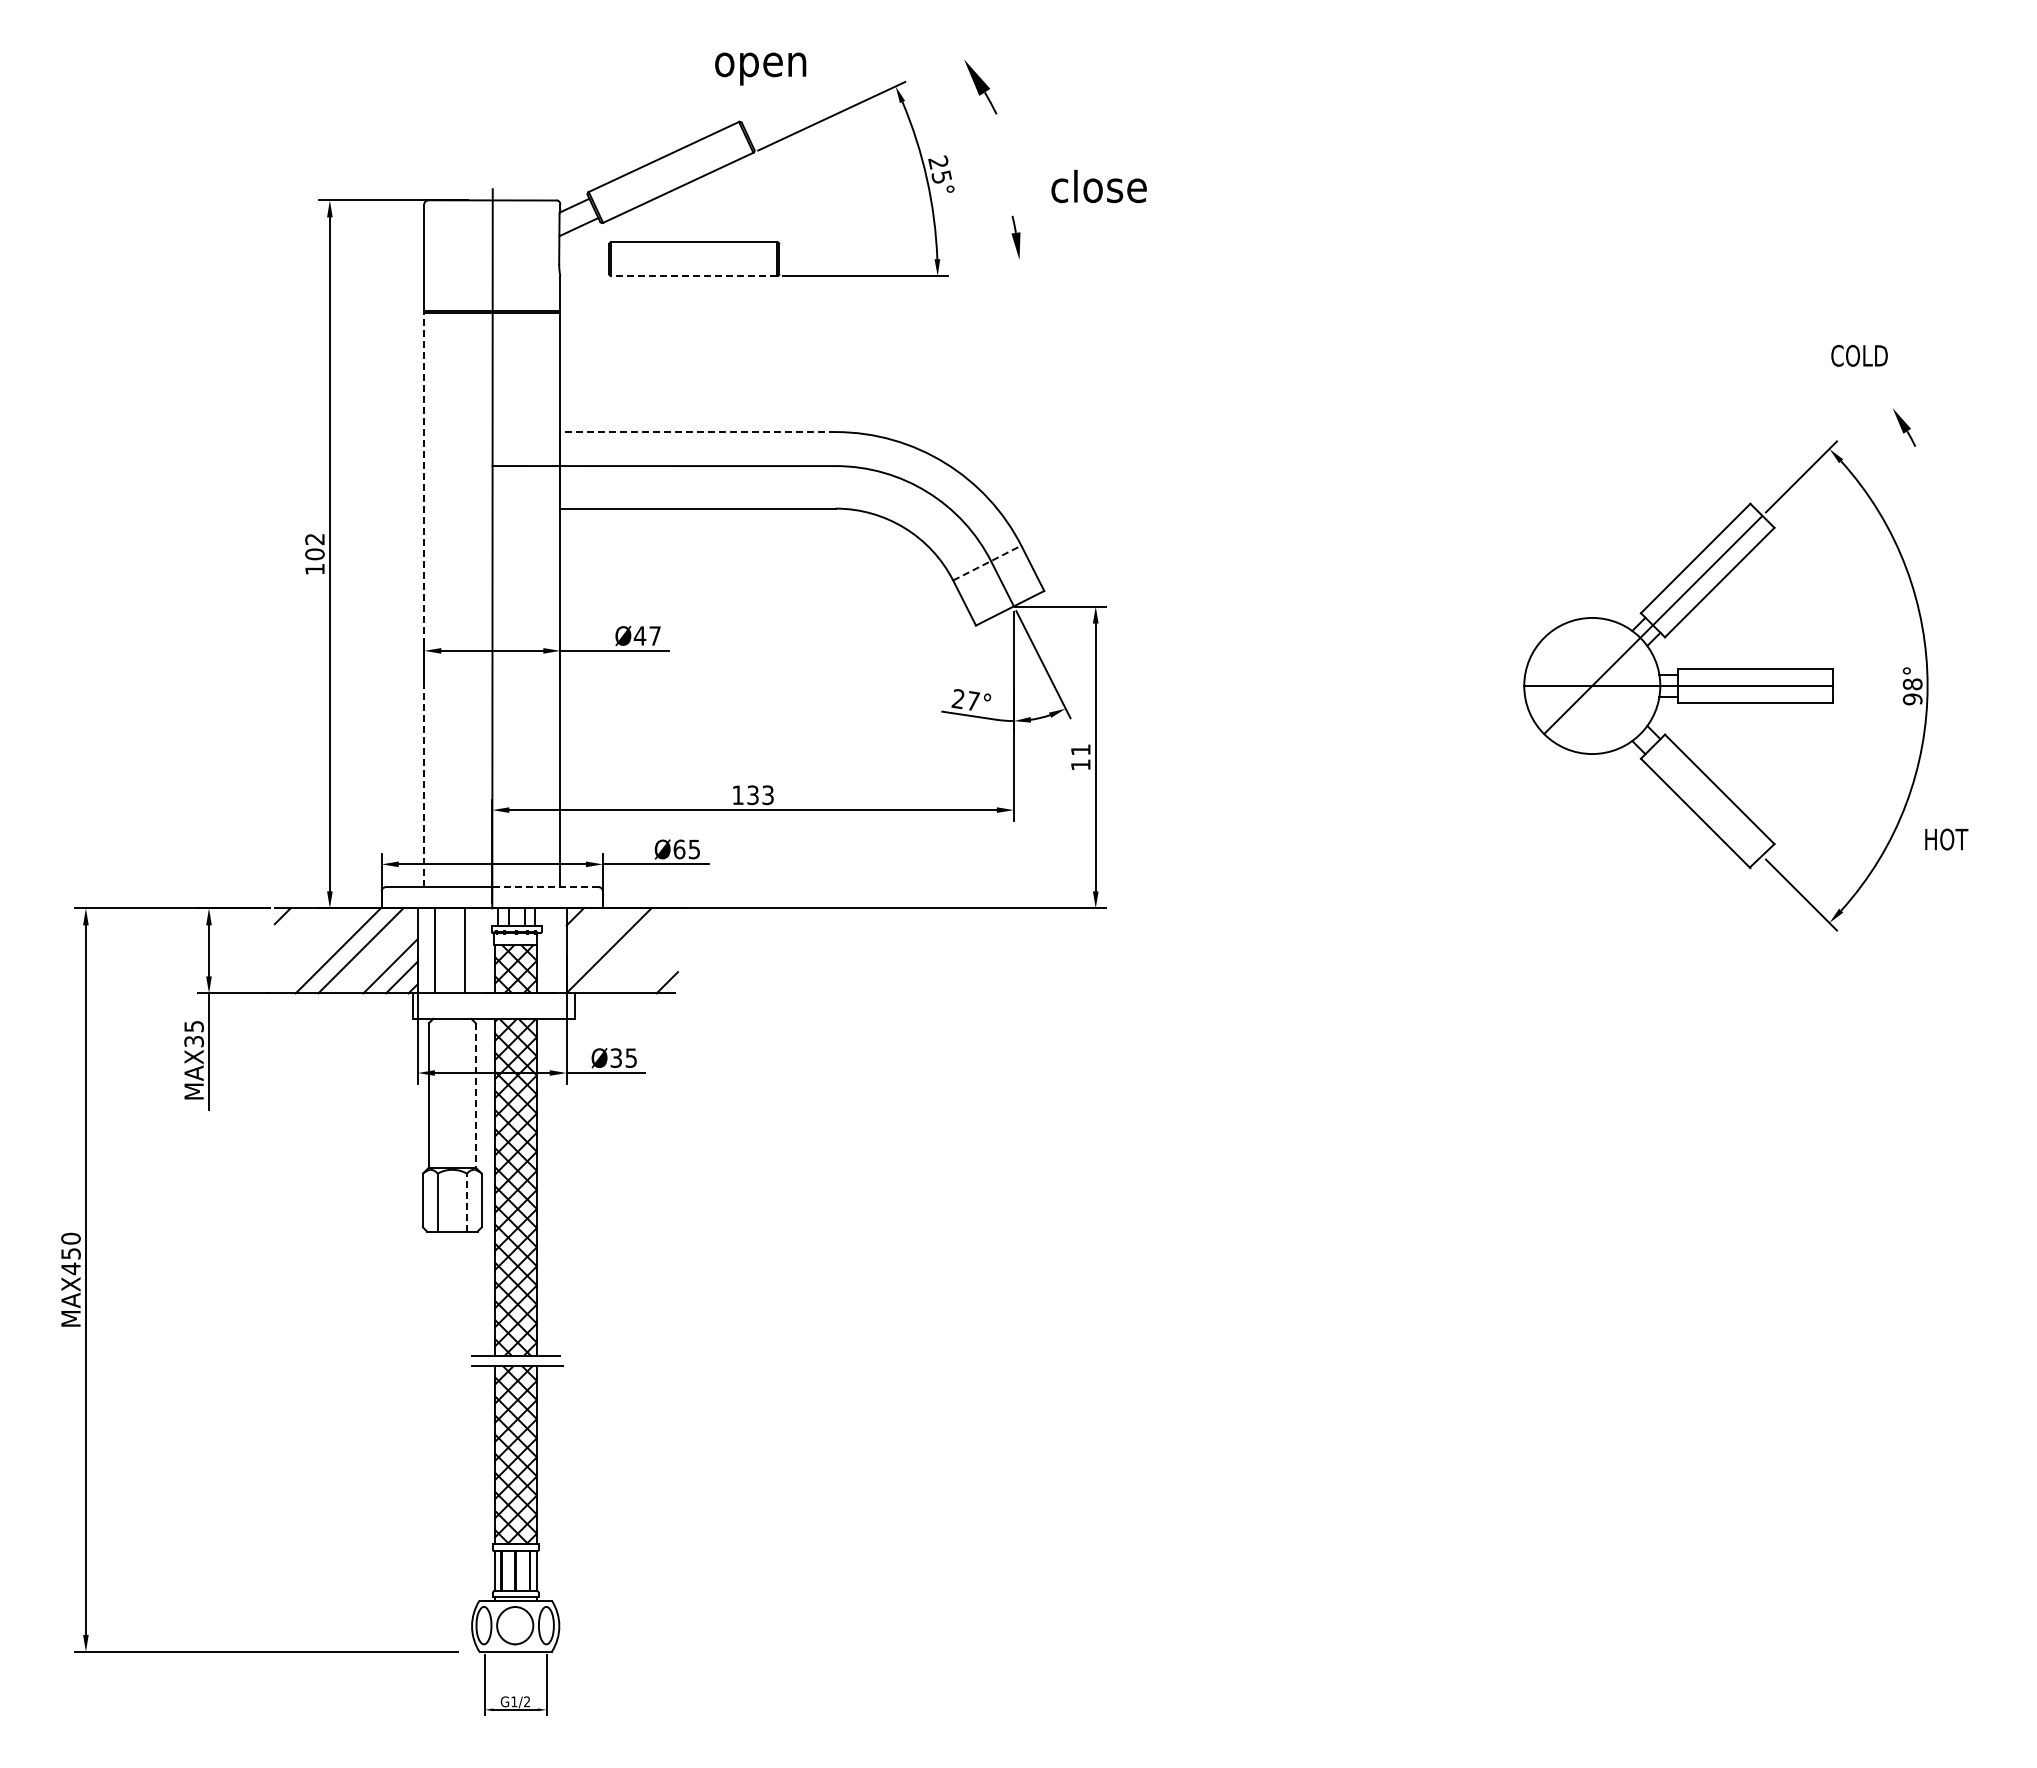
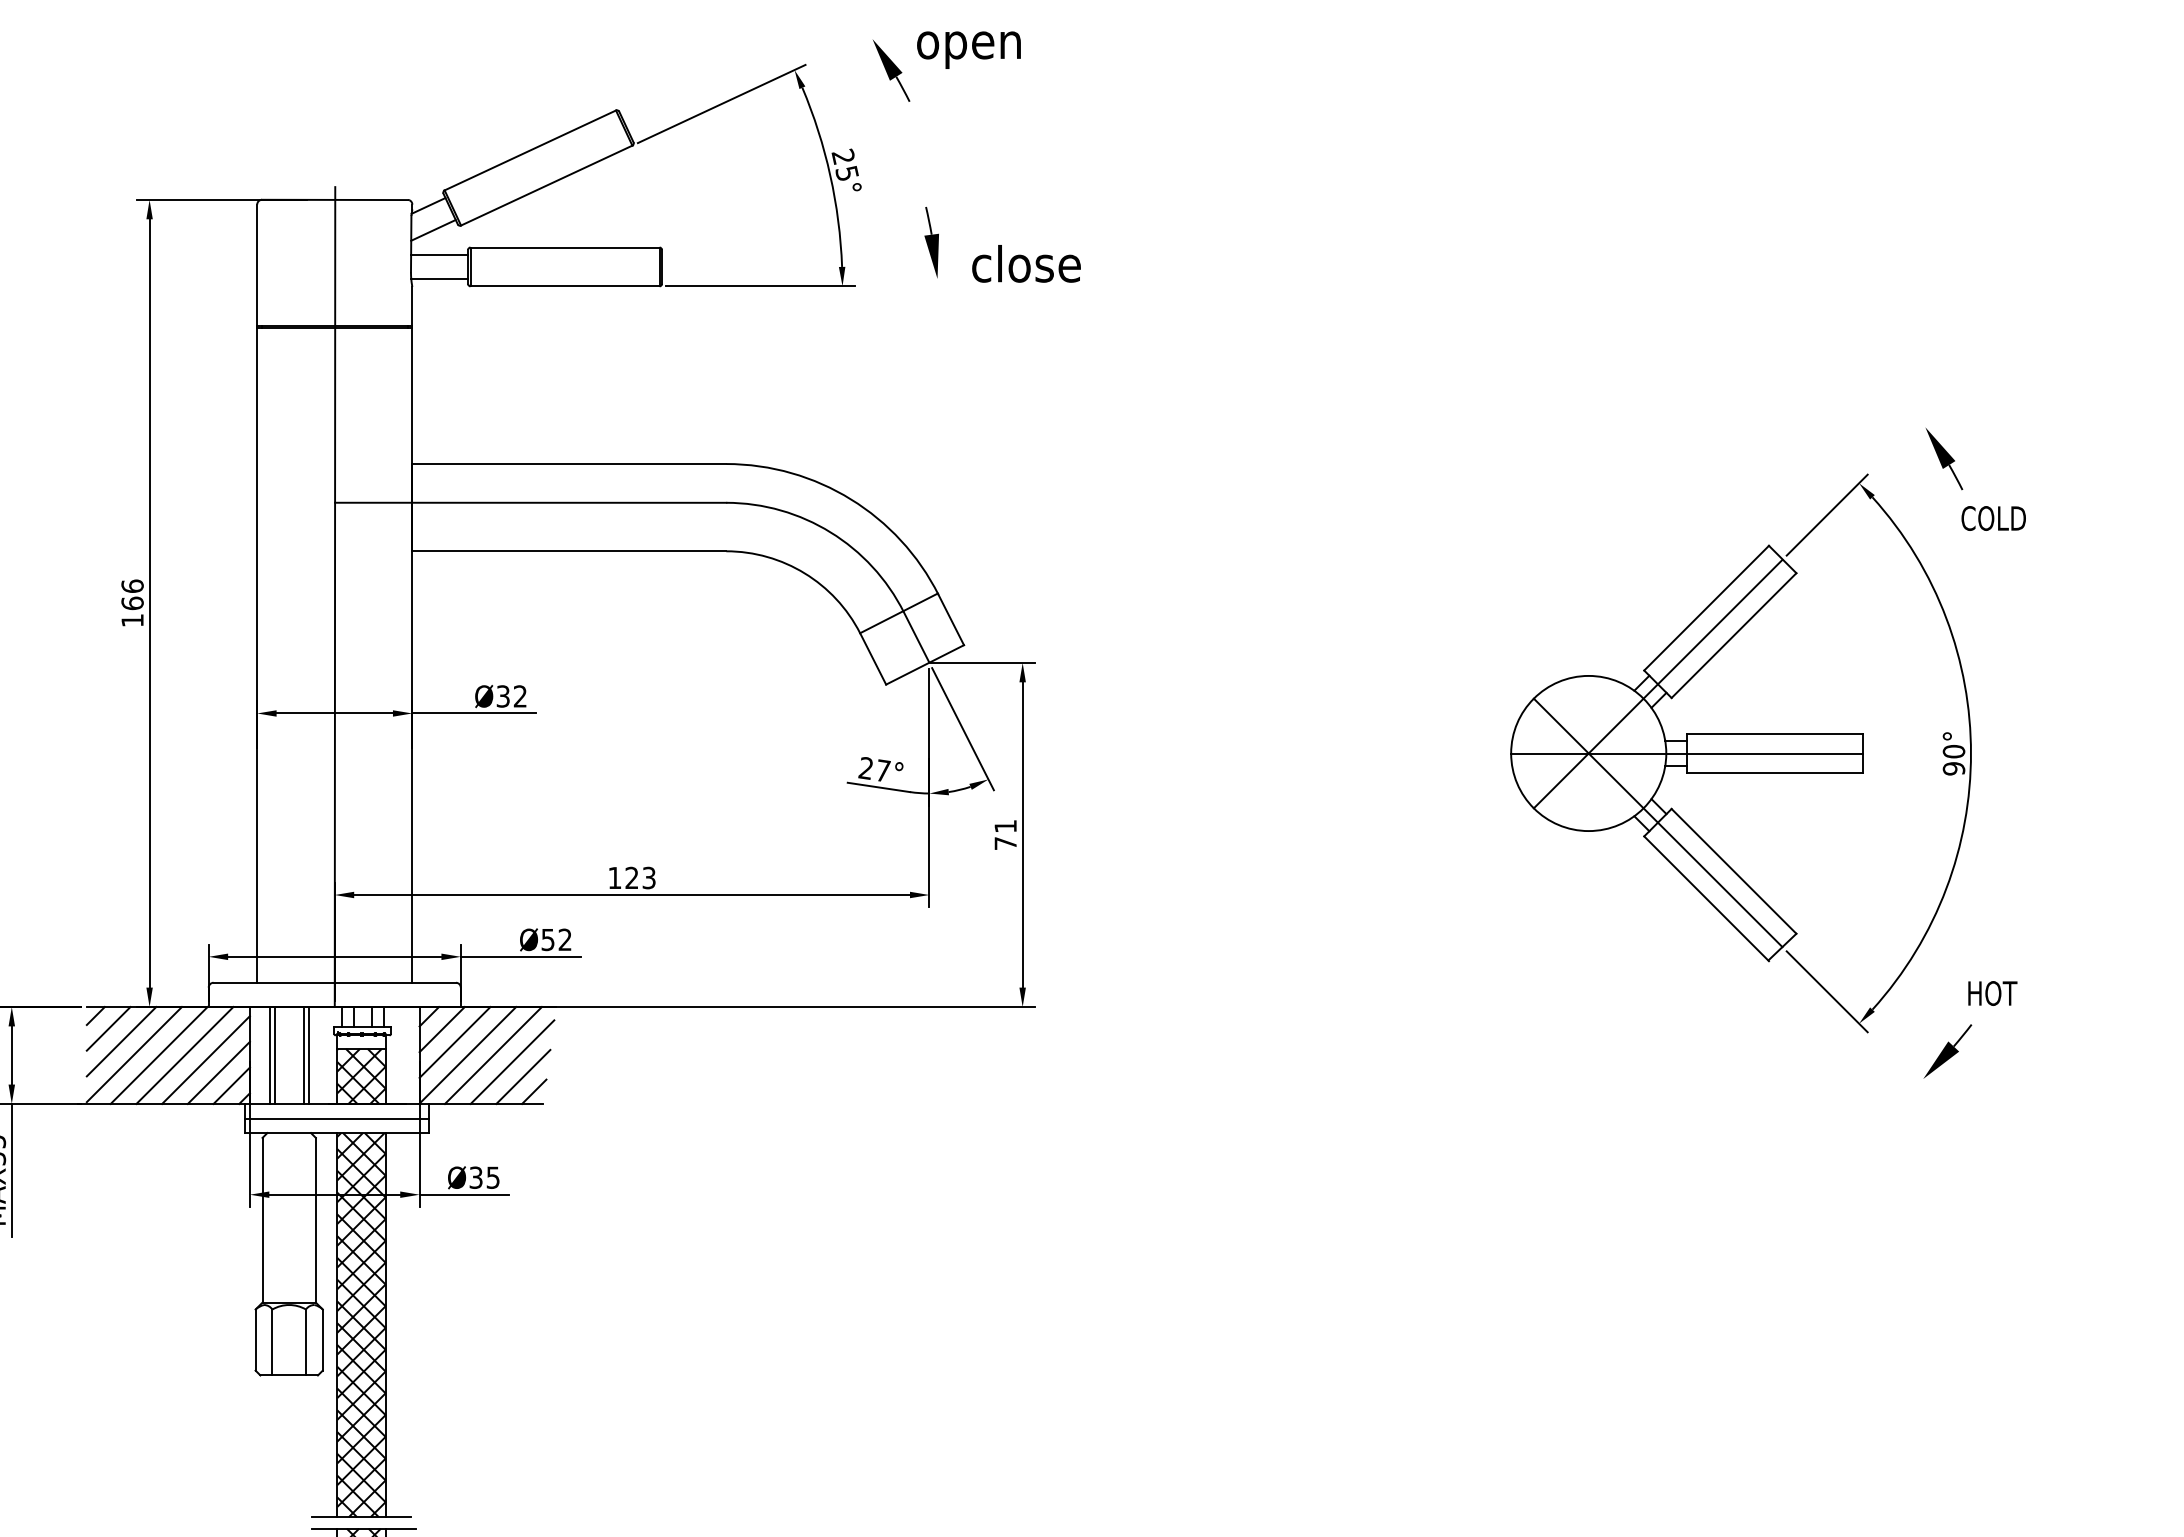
text: (760, 68) -> (968, 49), moved
text: (1098, 186) -> (1025, 263), moved
part: (1015, 237) -> (931, 242), size x1.43
line: (584, 248) -> (439, 254), added
line: (584, 269) -> (439, 278), added
line: (694, 276) -> (565, 286), dashed -> solid
text: (1859, 355) -> (1993, 518), moved
part: (1904, 427) -> (1944, 458), size x1.43
line: (698, 432) -> (569, 464), dashed -> solid
text: (314, 546) -> (132, 594), 102 -> 166
line: (987, 562) -> (899, 612), dashed -> solid
line: (424, 599) -> (257, 654), dashed -> solid
text: (646, 635) -> (510, 695), Ø47 -> Ø32
text: (1912, 684) -> (1953, 751), 98° -> 90°
line: (1653, 746) -> (1658, 822), added
text: (1080, 764) -> (1005, 842), 11 -> 71
text: (752, 795) -> (631, 878), 133 -> 123
text: (1946, 839) -> (1992, 993), moved
text: (686, 849) -> (556, 939), Ø65 -> Ø52
line: (544, 887) -> (394, 983), dashed -> solid
line: (293, 927) -> (108, 1028), added
line: (586, 927) -> (442, 1028), added
line: (304, 938) -> (120, 1041), added
line: (597, 939) -> (454, 1042), added
part: (1907, 946) -> (1948, 1050), added
line: (316, 949) -> (134, 1053), added
line: (439, 950) -> (274, 1055), added
line: (469, 950) -> (308, 1055), added
line: (631, 950) -> (493, 1055), added
line: (378, 954) -> (205, 1059), added
line: (647, 956) -> (511, 1061), added
line: (657, 969) -> (523, 1076), added
line: (493, 1006) -> (336, 1118), added
line: (475, 1095) -> (315, 1220), dashed -> solid
line: (467, 1202) -> (306, 1342), dashed -> solid

